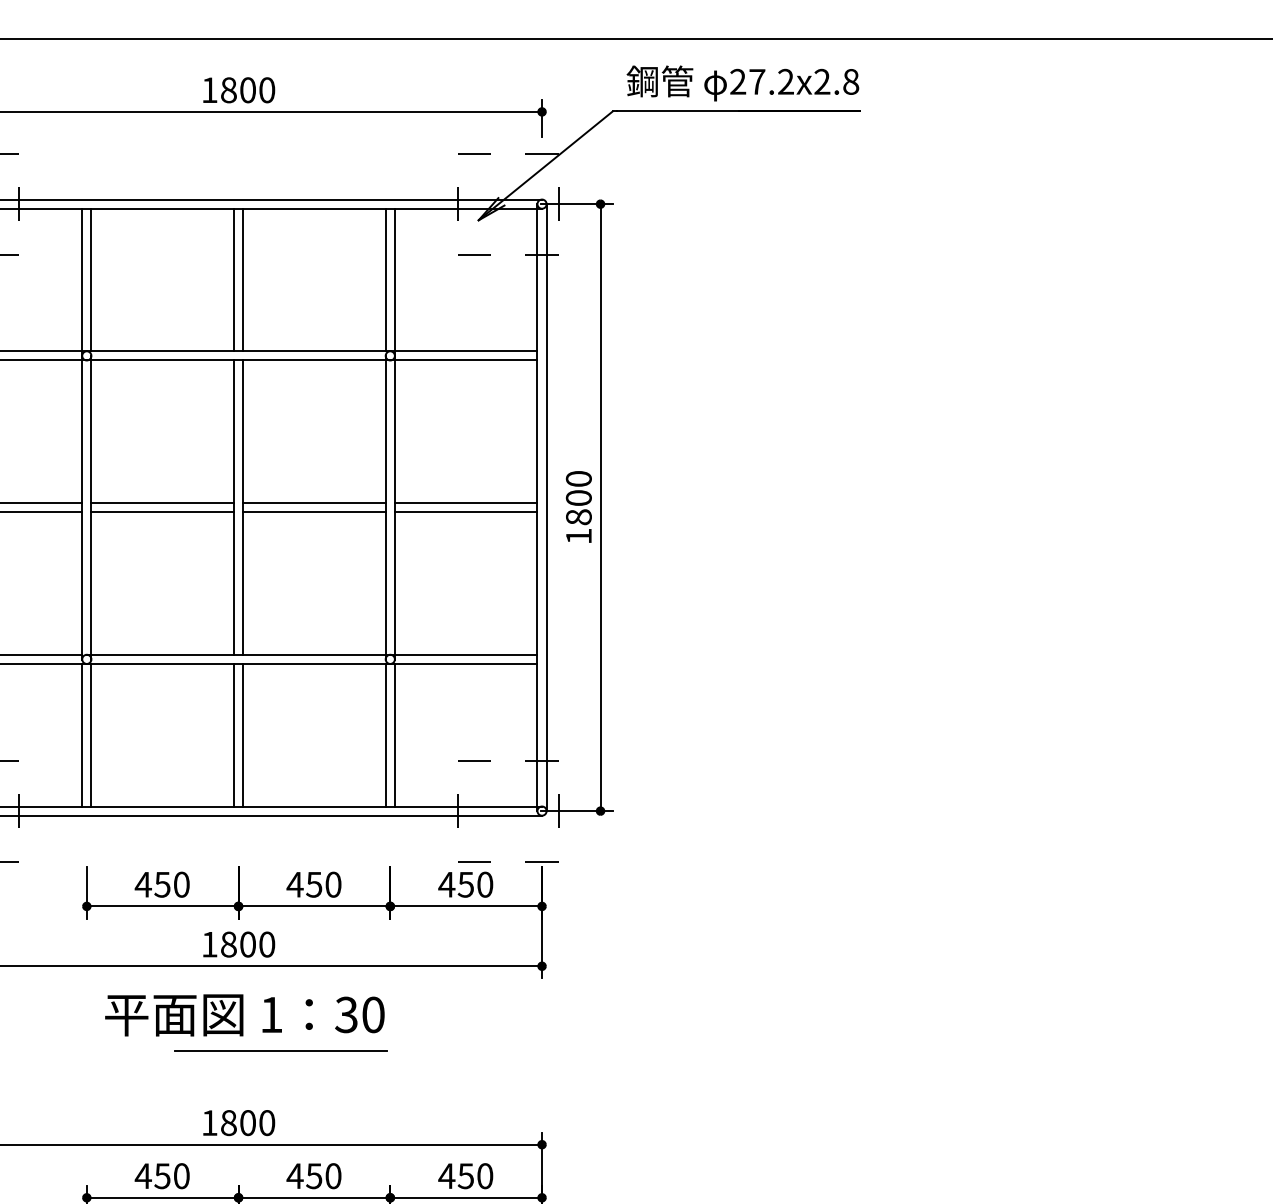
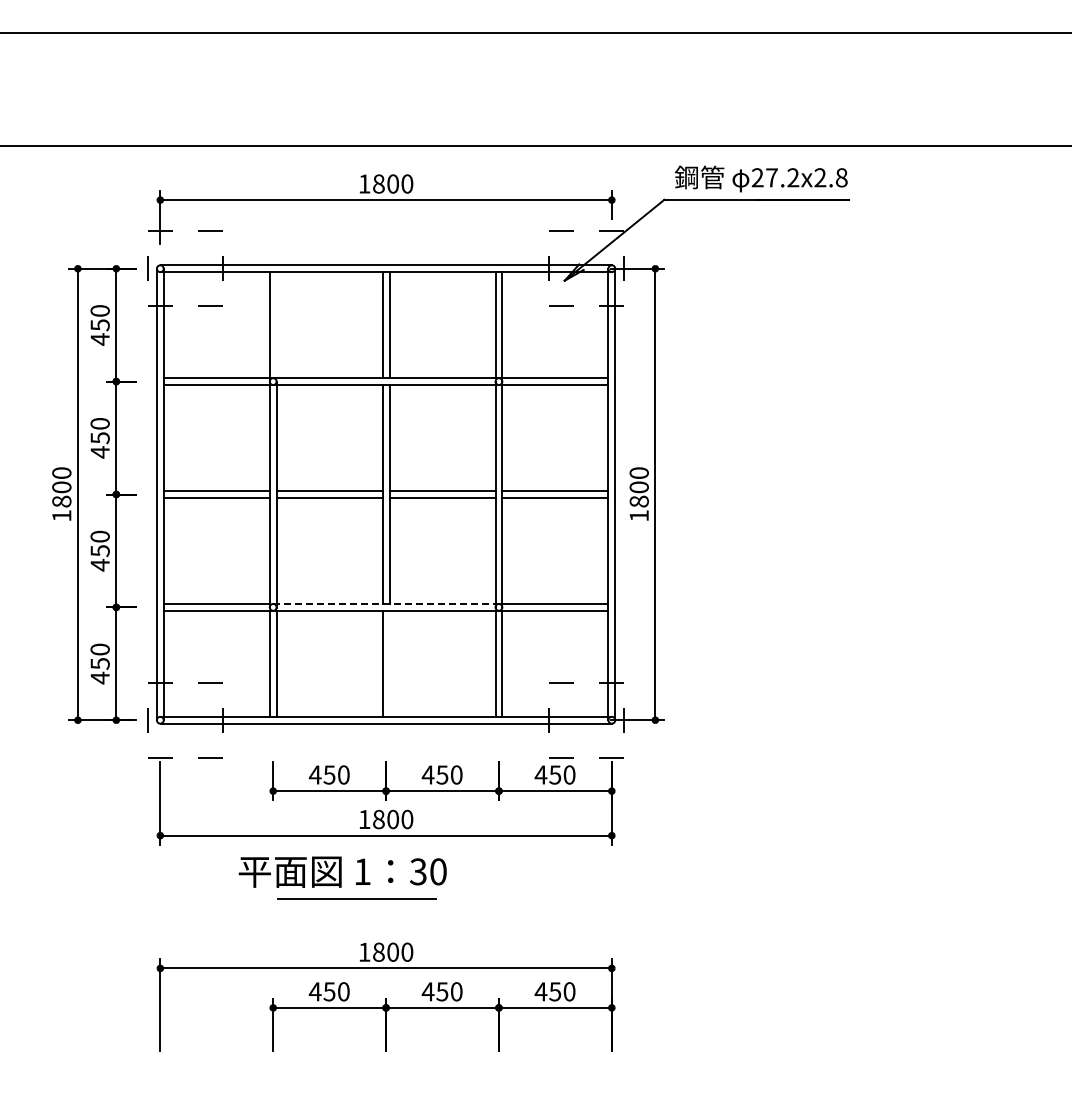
line: (91, 280) -> (276, 325), removed
line: (239, 654) -> (386, 603), solid -> dashed
line: (243, 734) -> (389, 663), removed
text: (244, 1014) -> (342, 871), moved
line: (280, 1050) -> (356, 898), moved

